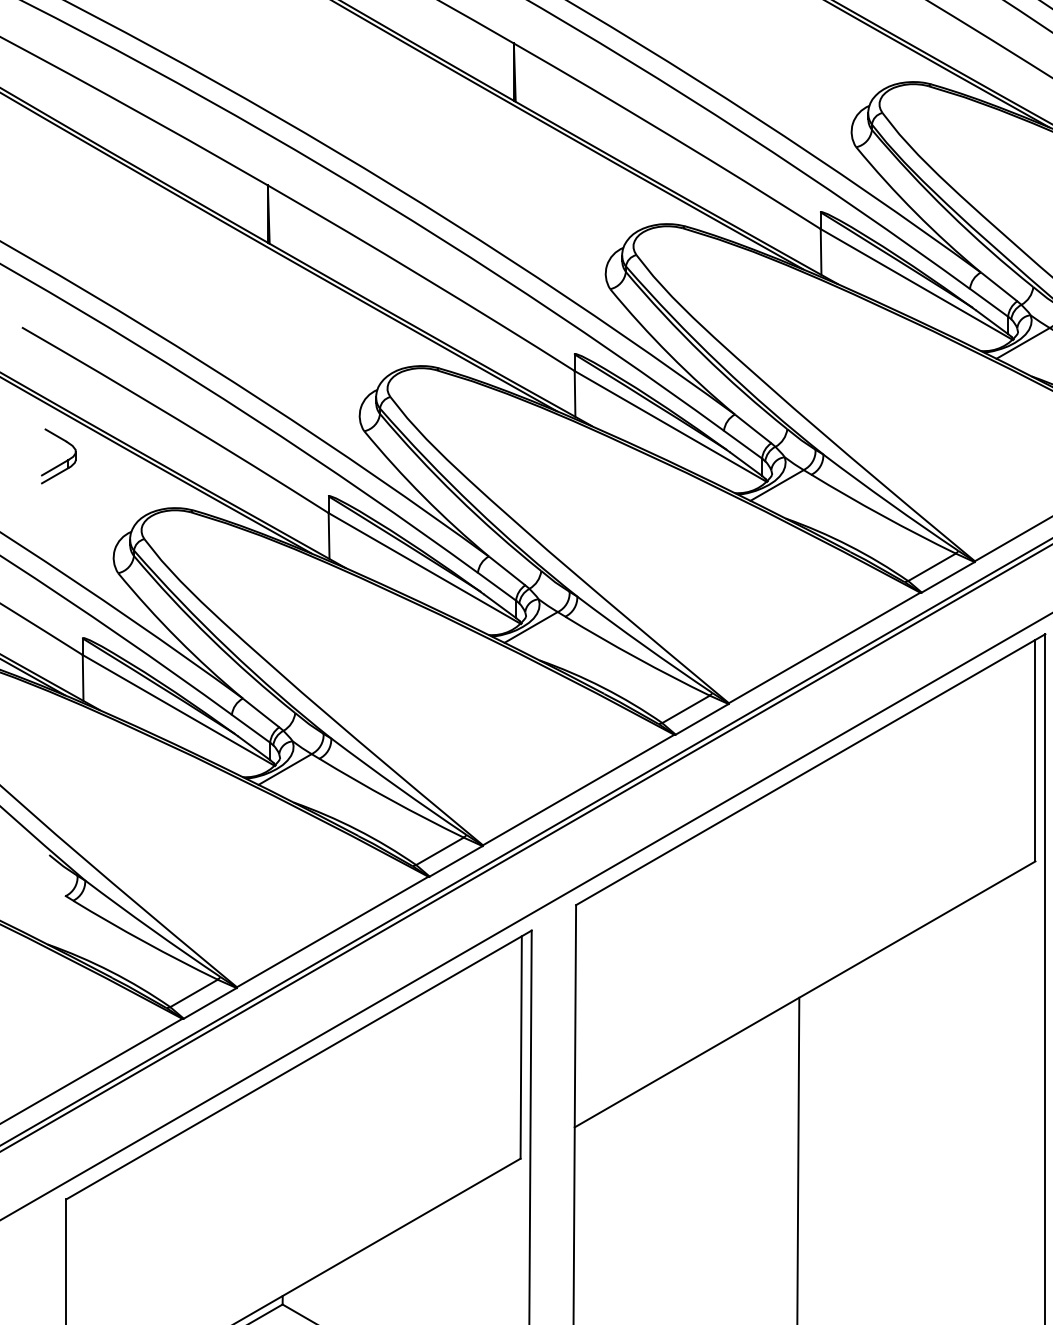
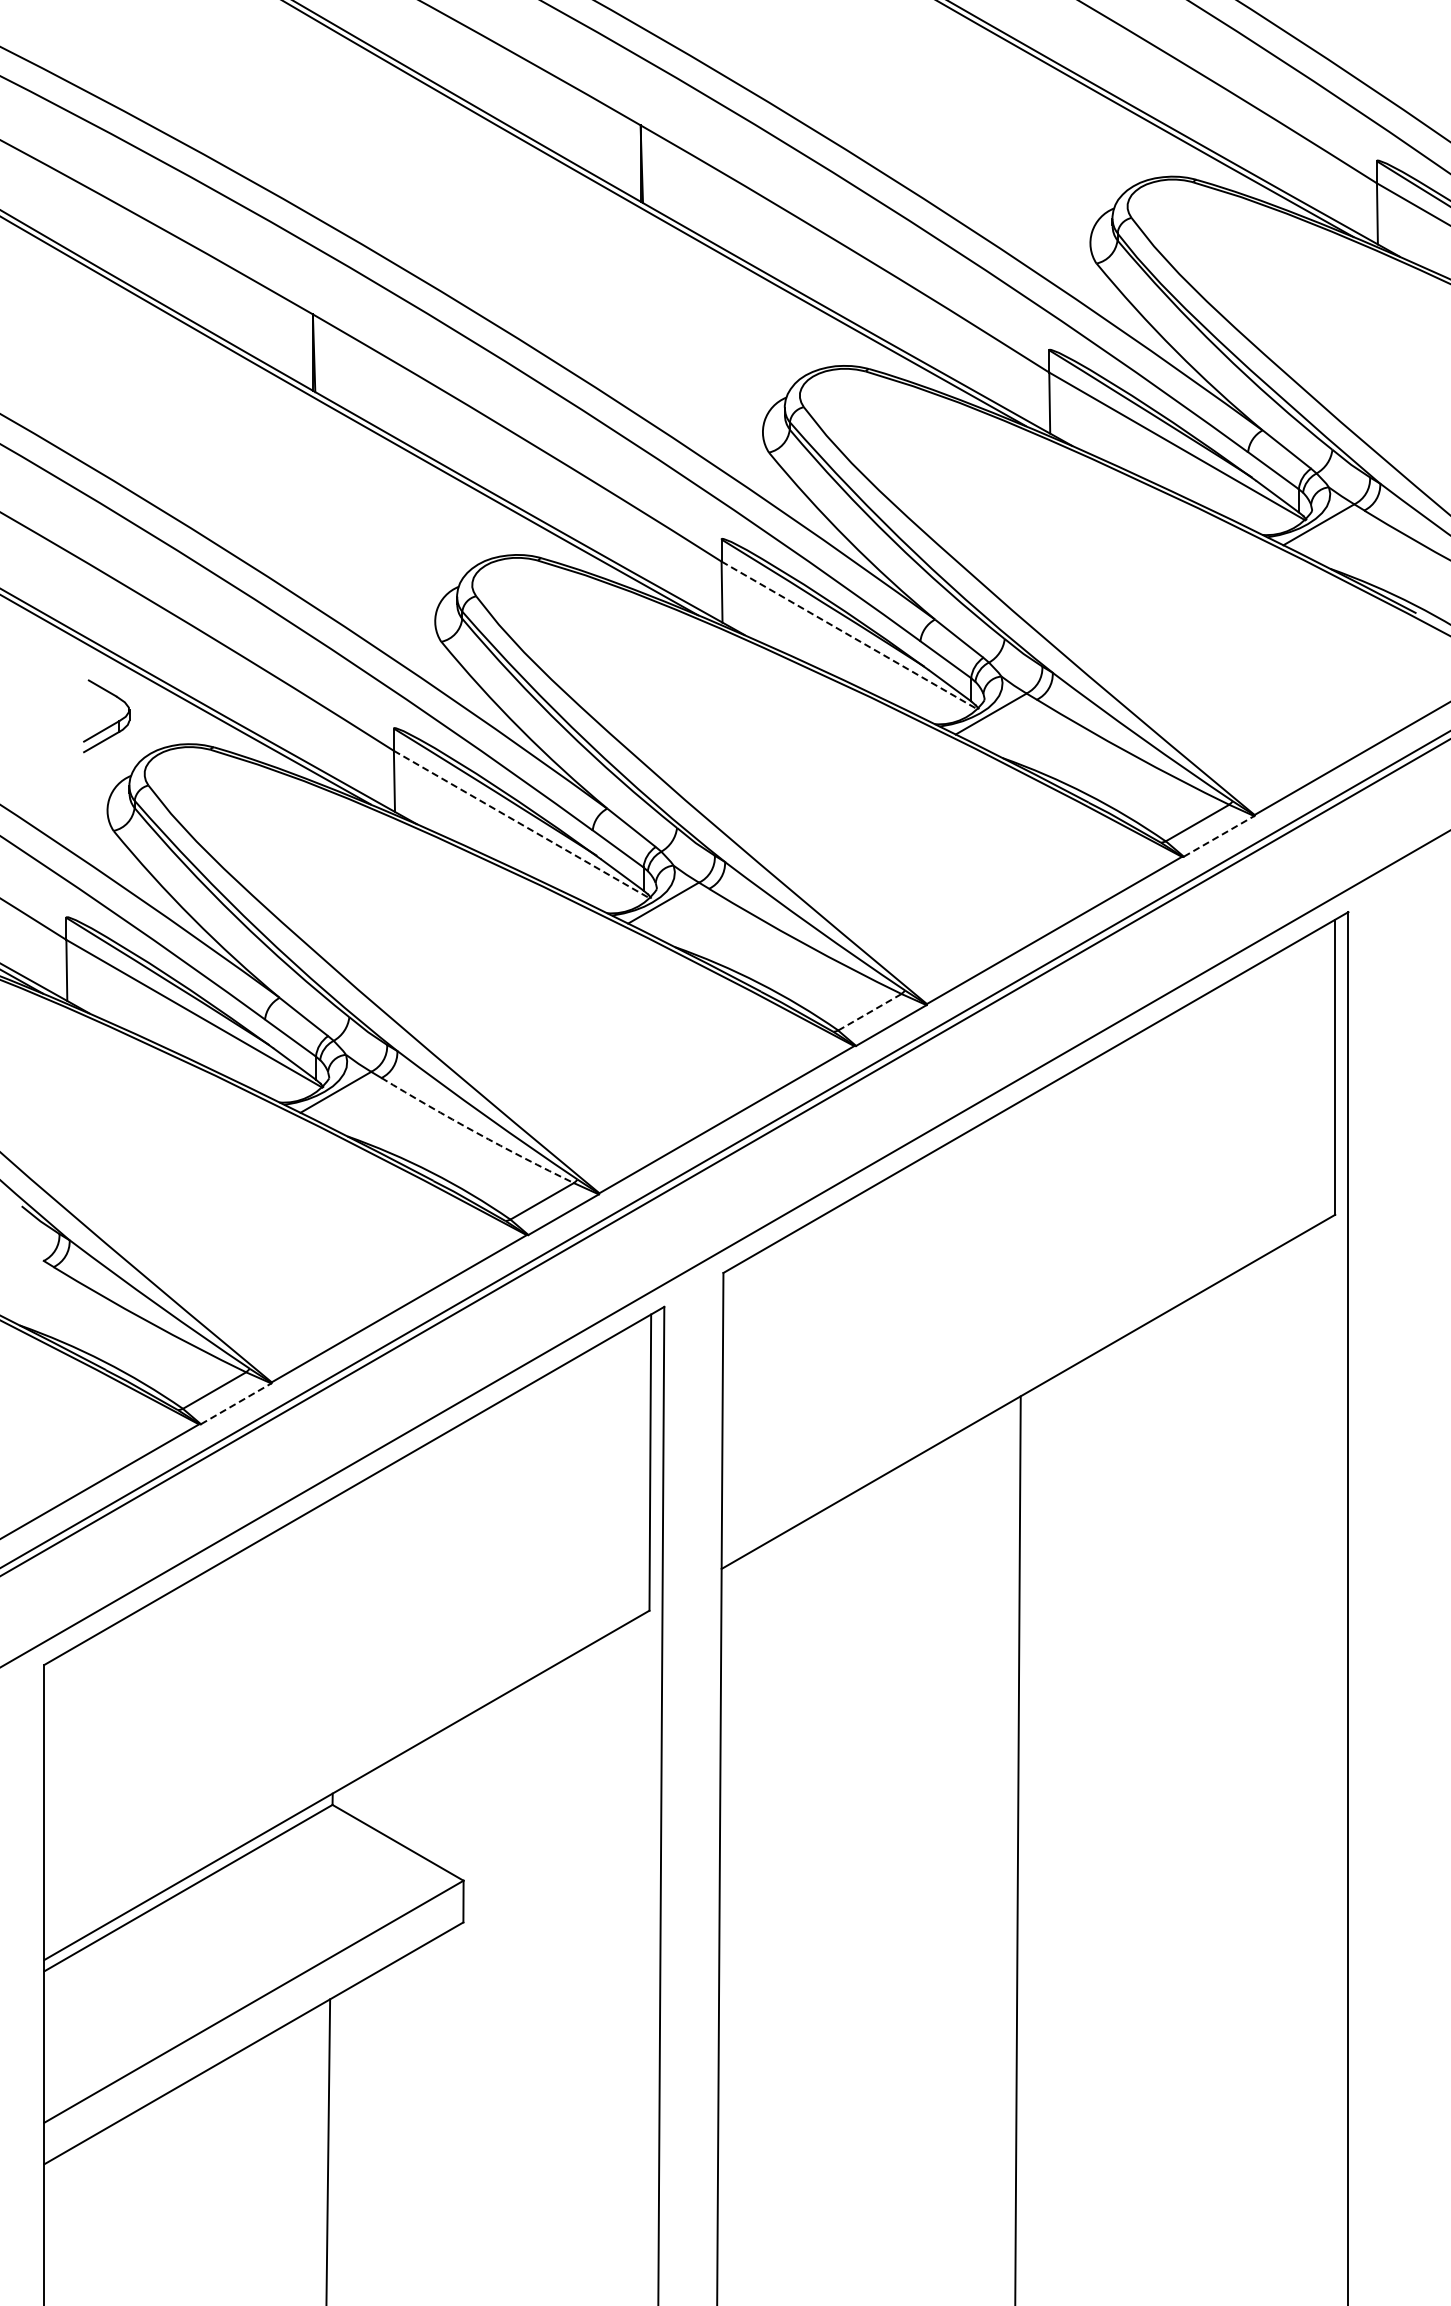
line: (670, 426) -> (849, 635), solid -> dashed
part: (62, 462) -> (111, 724), moved
line: (424, 568) -> (521, 824), solid -> dashed
line: (948, 577) -> (1219, 836), solid -> dashed
line: (685, 709) -> (869, 1012), solid -> dashed
arc: (390, 799) -> (476, 1132), solid -> dashed
line: (210, 1003) -> (236, 1403), solid -> dashed

